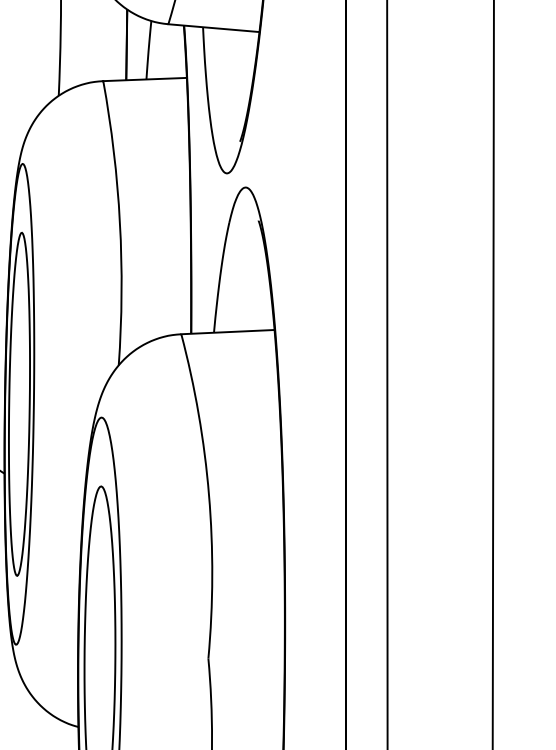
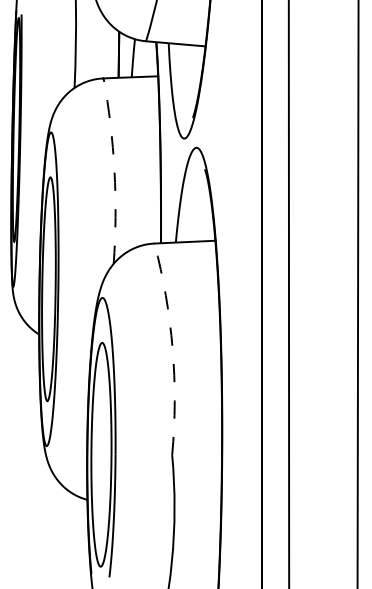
arc: (119, 222) -> (114, 170), solid -> dashed
arc: (208, 495) -> (172, 348), solid -> dashed

